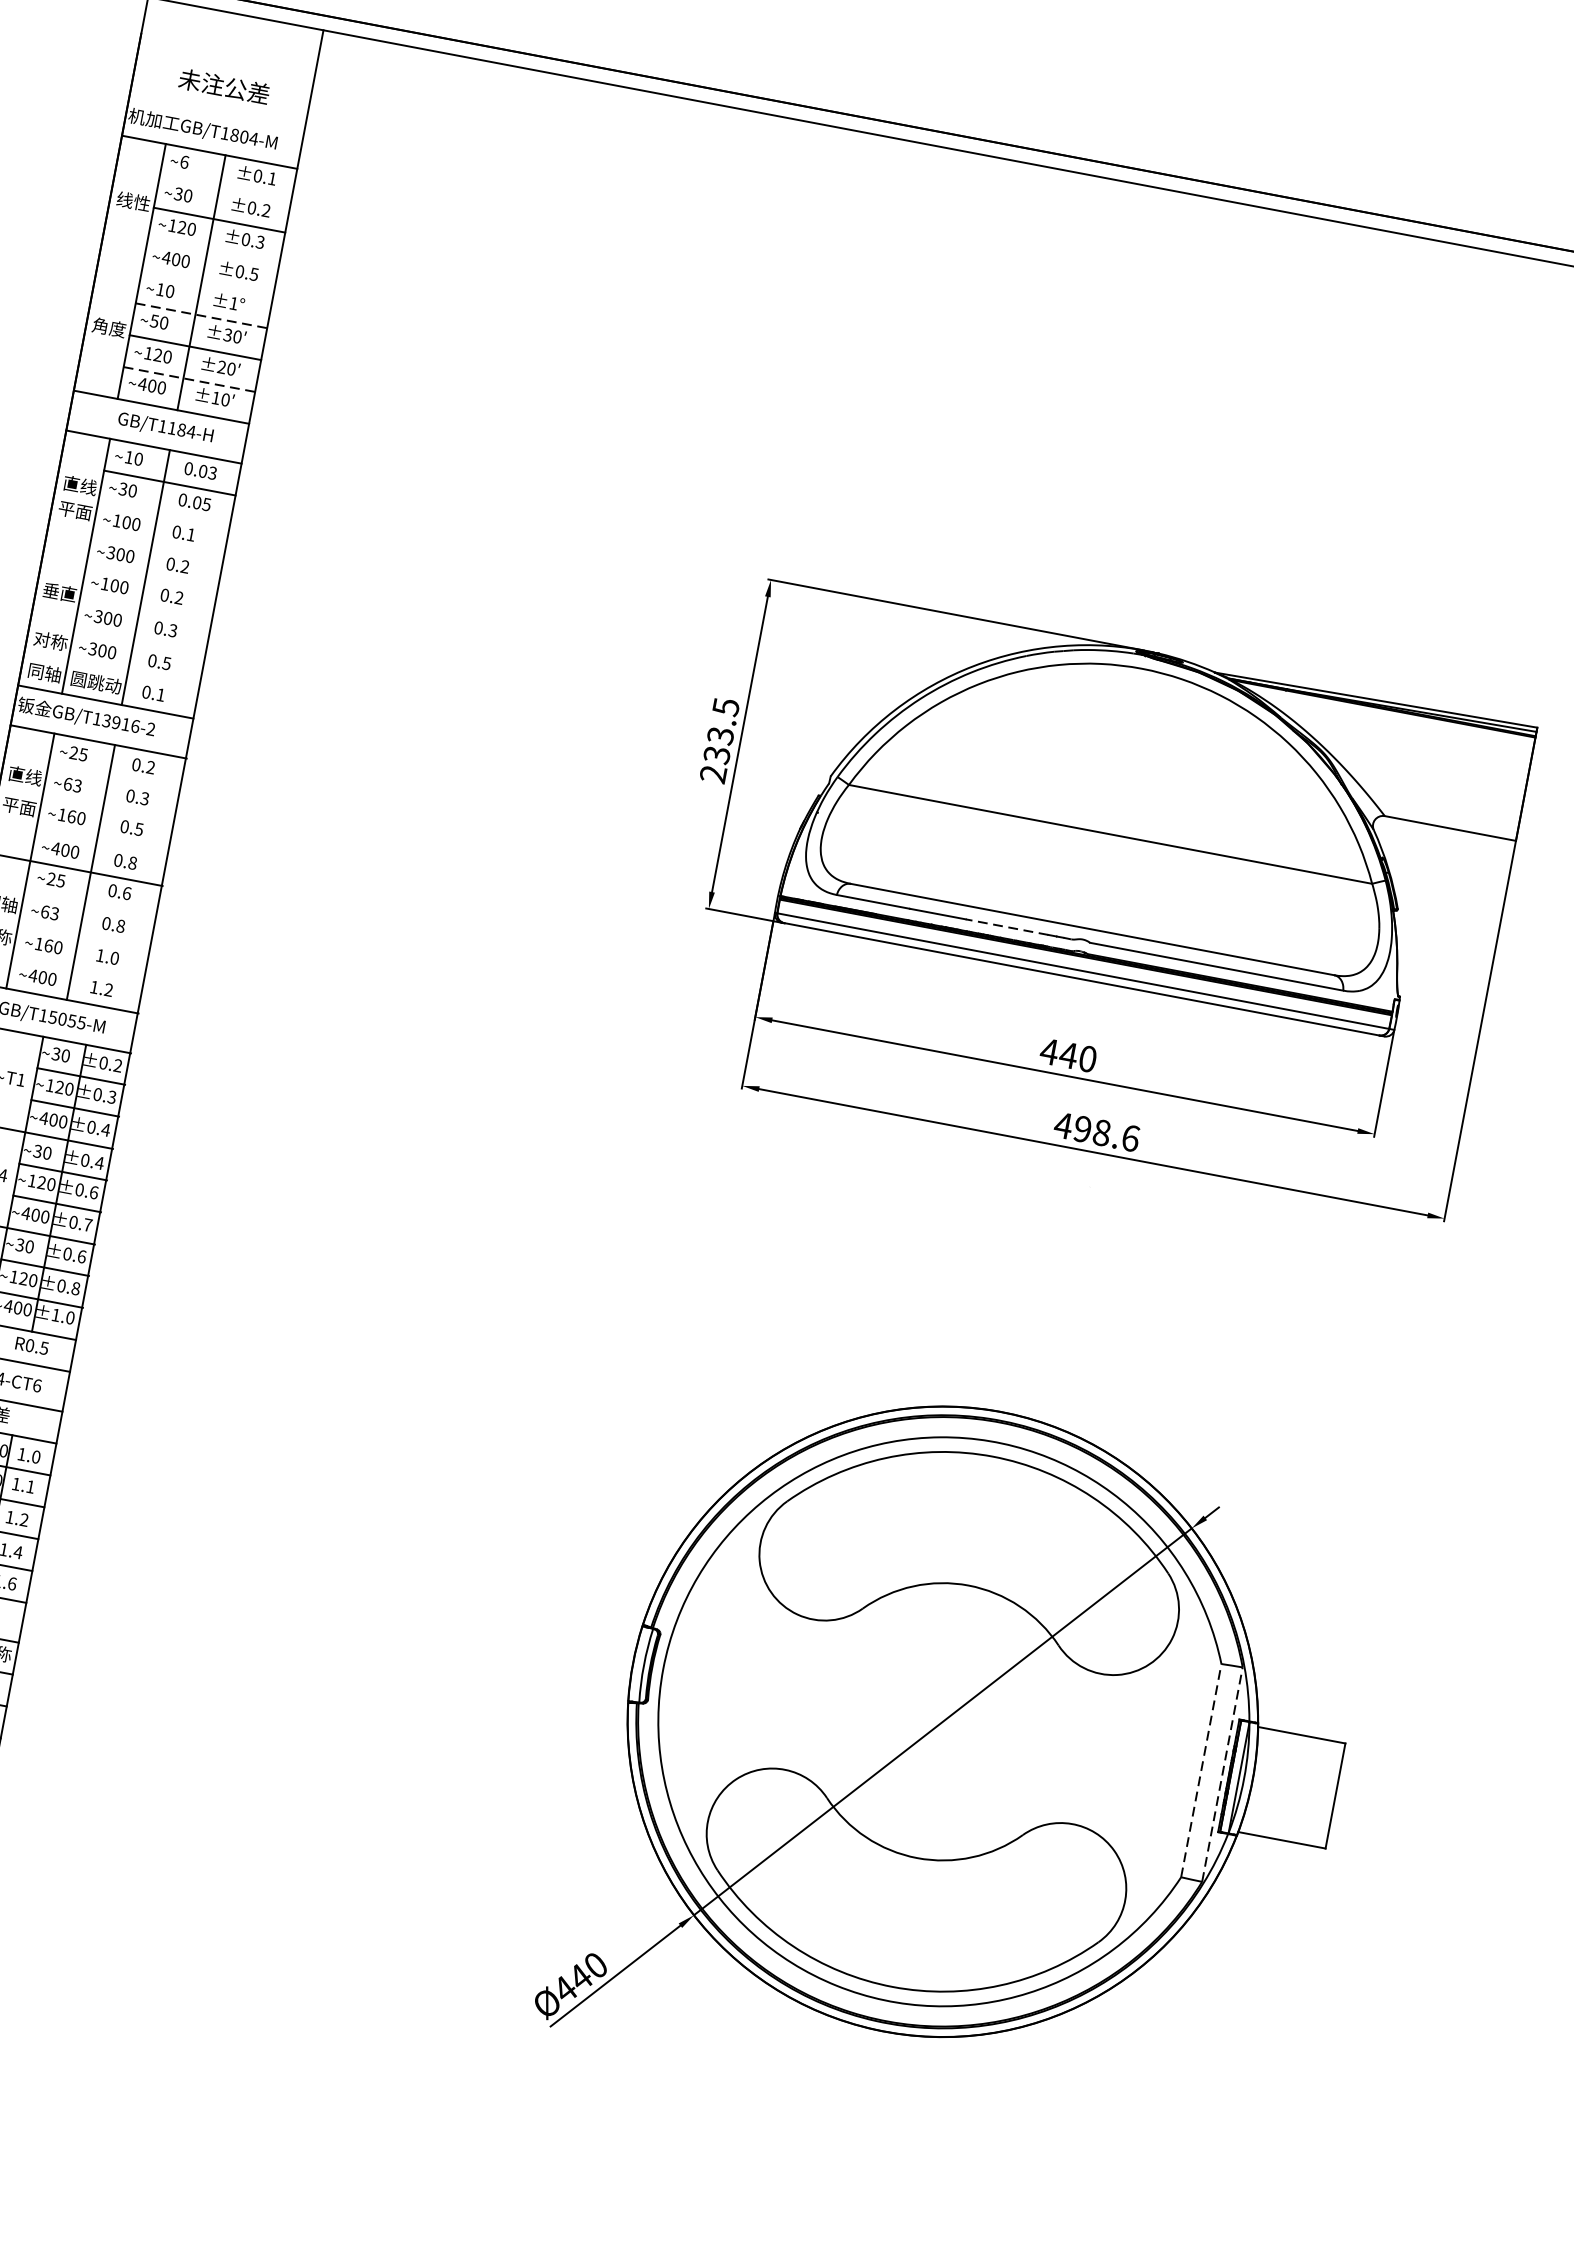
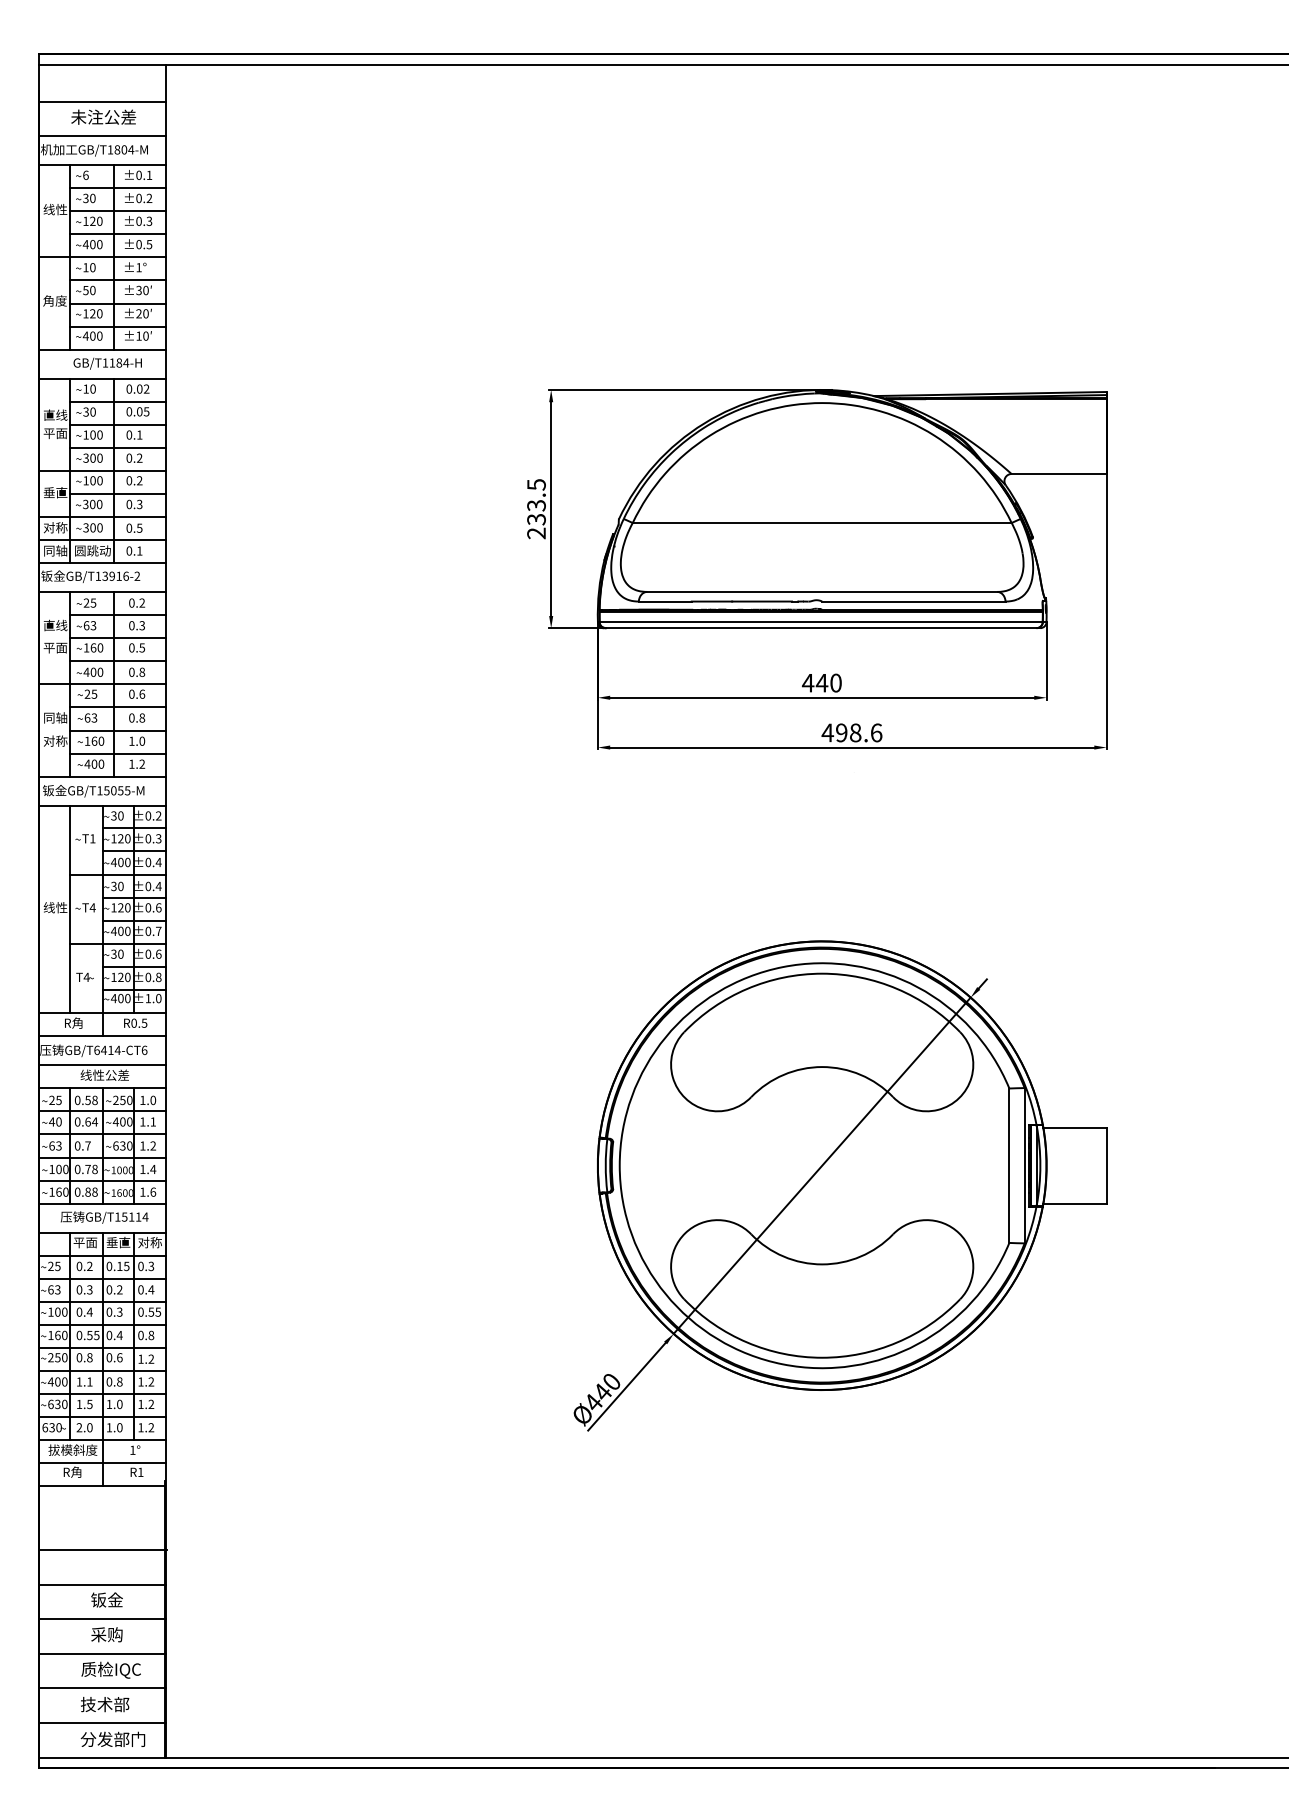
line: (225, 64) -> (101, 101), added
line: (216, 112) -> (101, 136), added
line: (224, 188) -> (117, 188), added
line: (212, 252) -> (117, 234), added
line: (184, 279) -> (101, 257), added
line: (200, 315) -> (117, 280), dashed -> solid
line: (188, 379) -> (117, 326), dashed -> solid
text: (212, 473) -> (146, 389), 0.03 -> 0.02
line: (163, 514) -> (117, 424), added
line: (157, 546) -> (117, 447), added
line: (129, 573) -> (101, 470), added
line: (145, 609) -> (117, 493), added
line: (116, 638) -> (101, 517), added
line: (110, 670) -> (101, 540), added
line: (114, 778) -> (118, 615), added
line: (108, 810) -> (118, 638), added
line: (102, 841) -> (118, 661), added
line: (90, 905) -> (118, 707), added
line: (1007, 927) -> (762, 601), dashed -> solid
line: (84, 937) -> (118, 730), added
line: (78, 969) -> (118, 753), added
line: (1201, 1770) -> (1009, 1165), dashed -> solid
line: (1222, 1774) -> (1024, 1165), dashed -> solid

